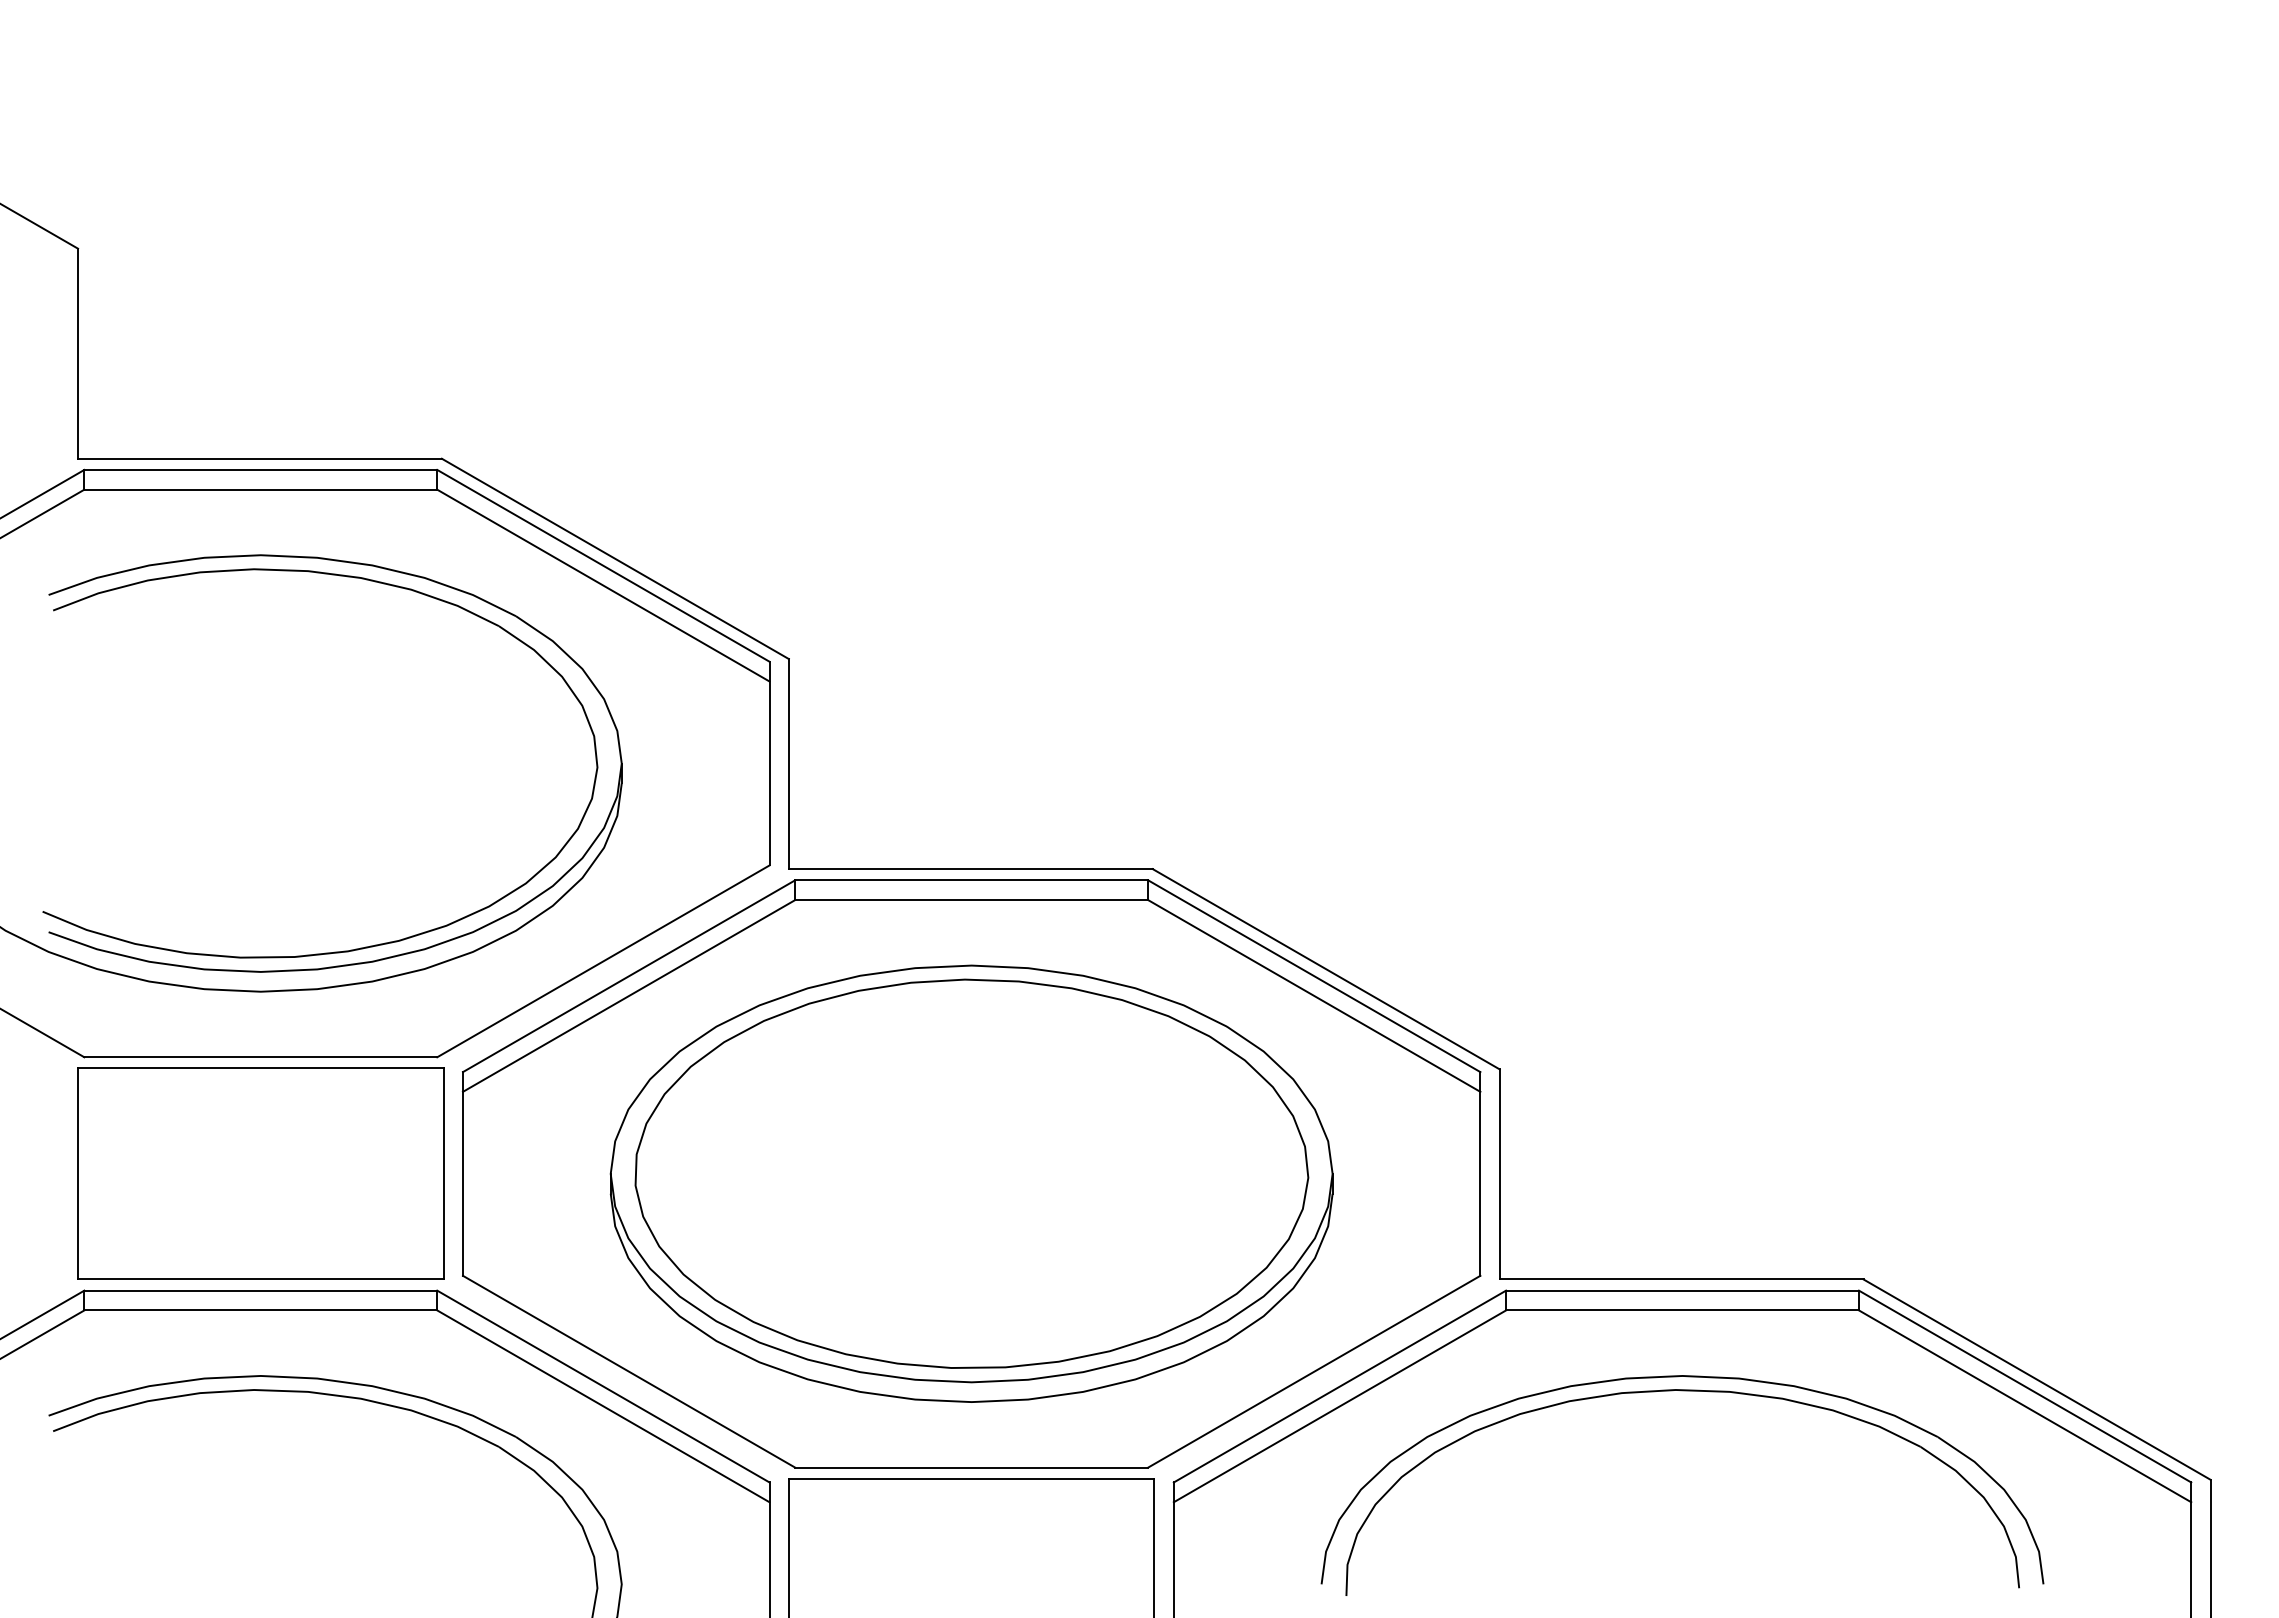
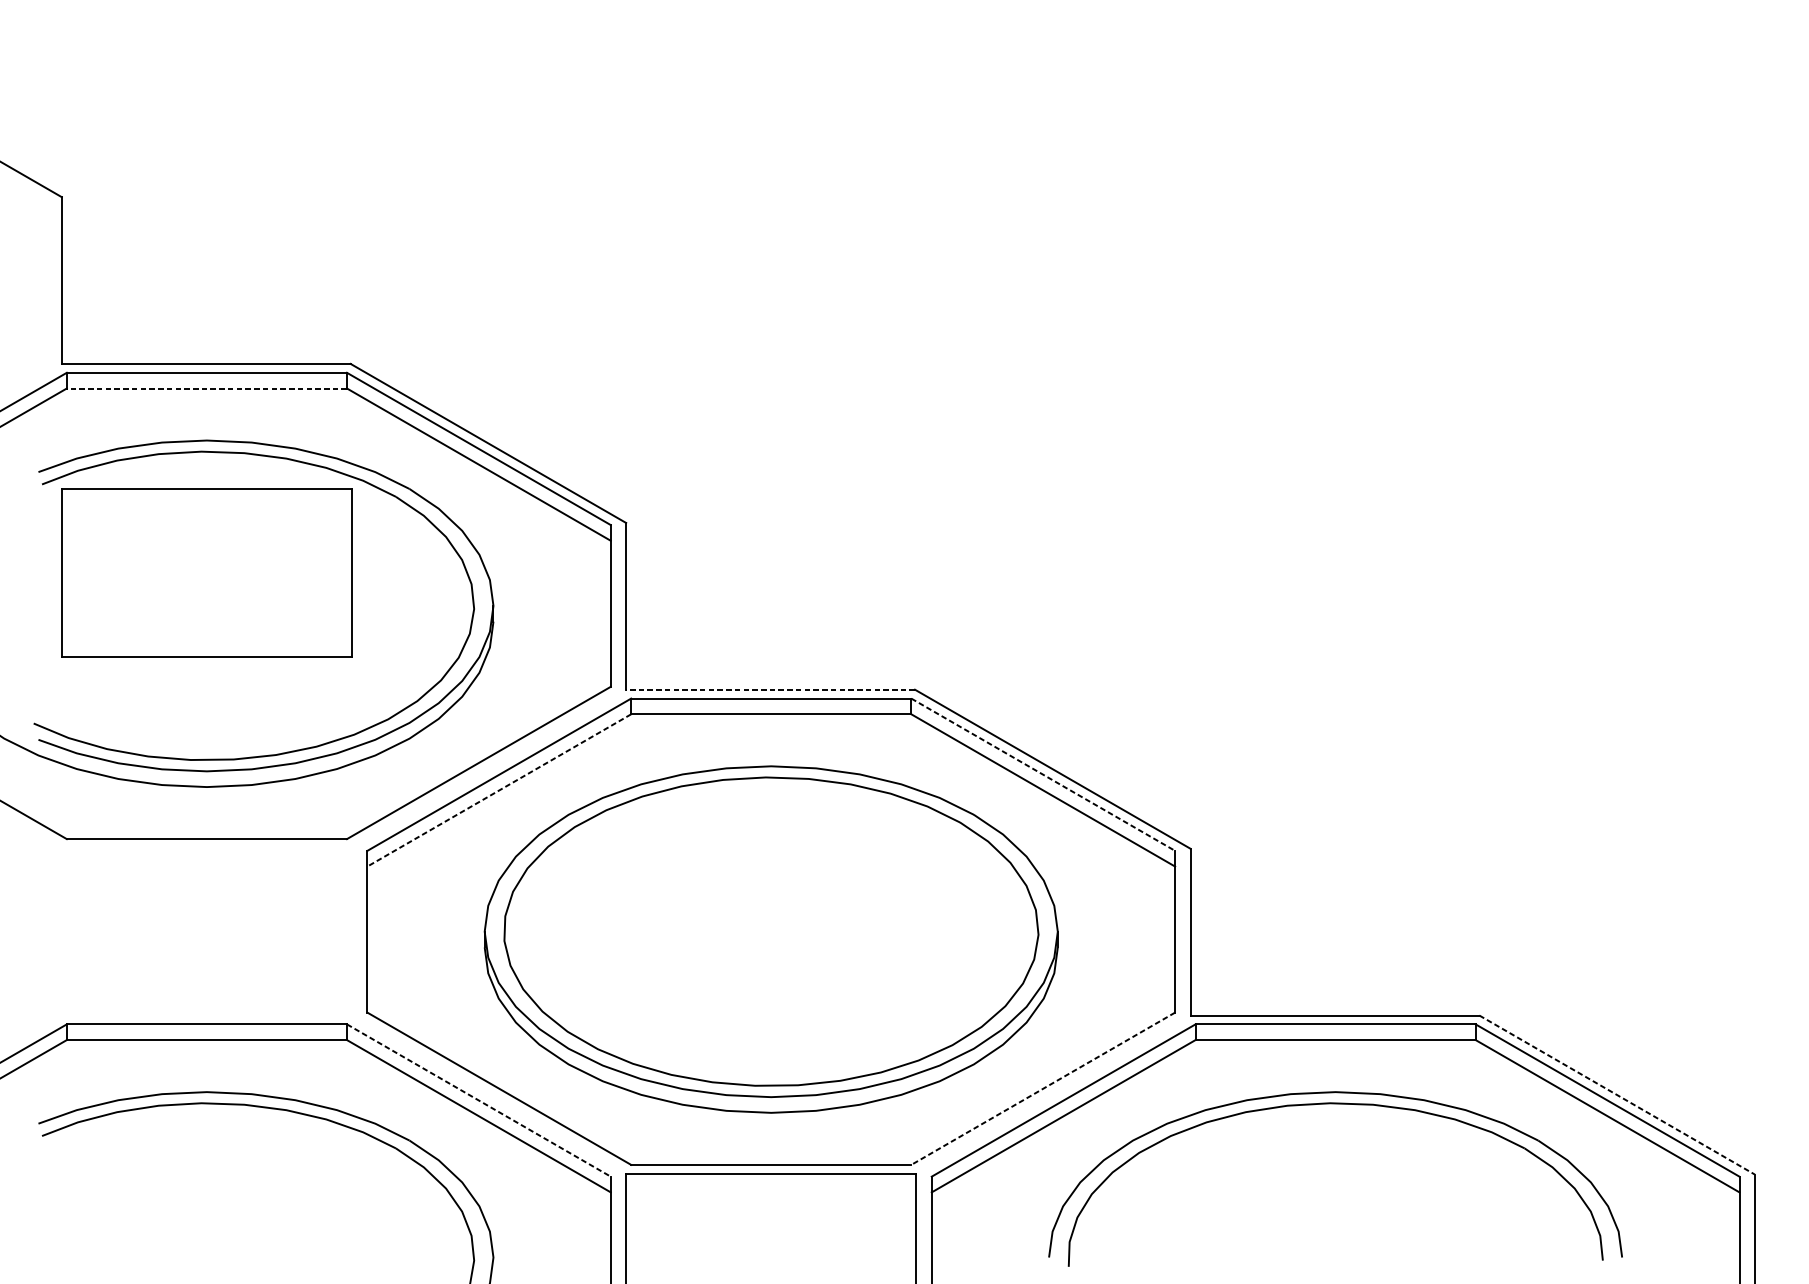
line: (260, 489) -> (206, 388), solid -> dashed
line: (970, 869) -> (770, 690), solid -> dashed
line: (1314, 976) -> (1043, 774), solid -> dashed
line: (629, 995) -> (499, 790), solid -> dashed
part: (260, 1173) -> (206, 572), moved
line: (1314, 1371) -> (1043, 1088), solid -> dashed
line: (2037, 1379) -> (1617, 1094), solid -> dashed
line: (603, 1386) -> (478, 1100), solid -> dashed

